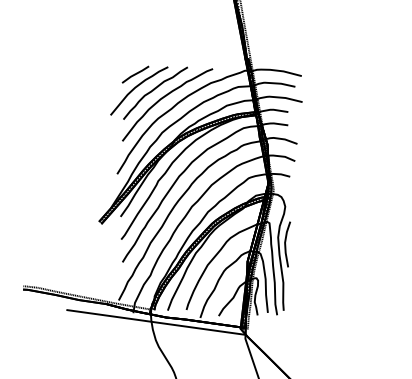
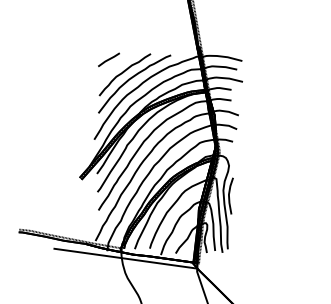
curve: (137, 87) -> (110, 70), removed

